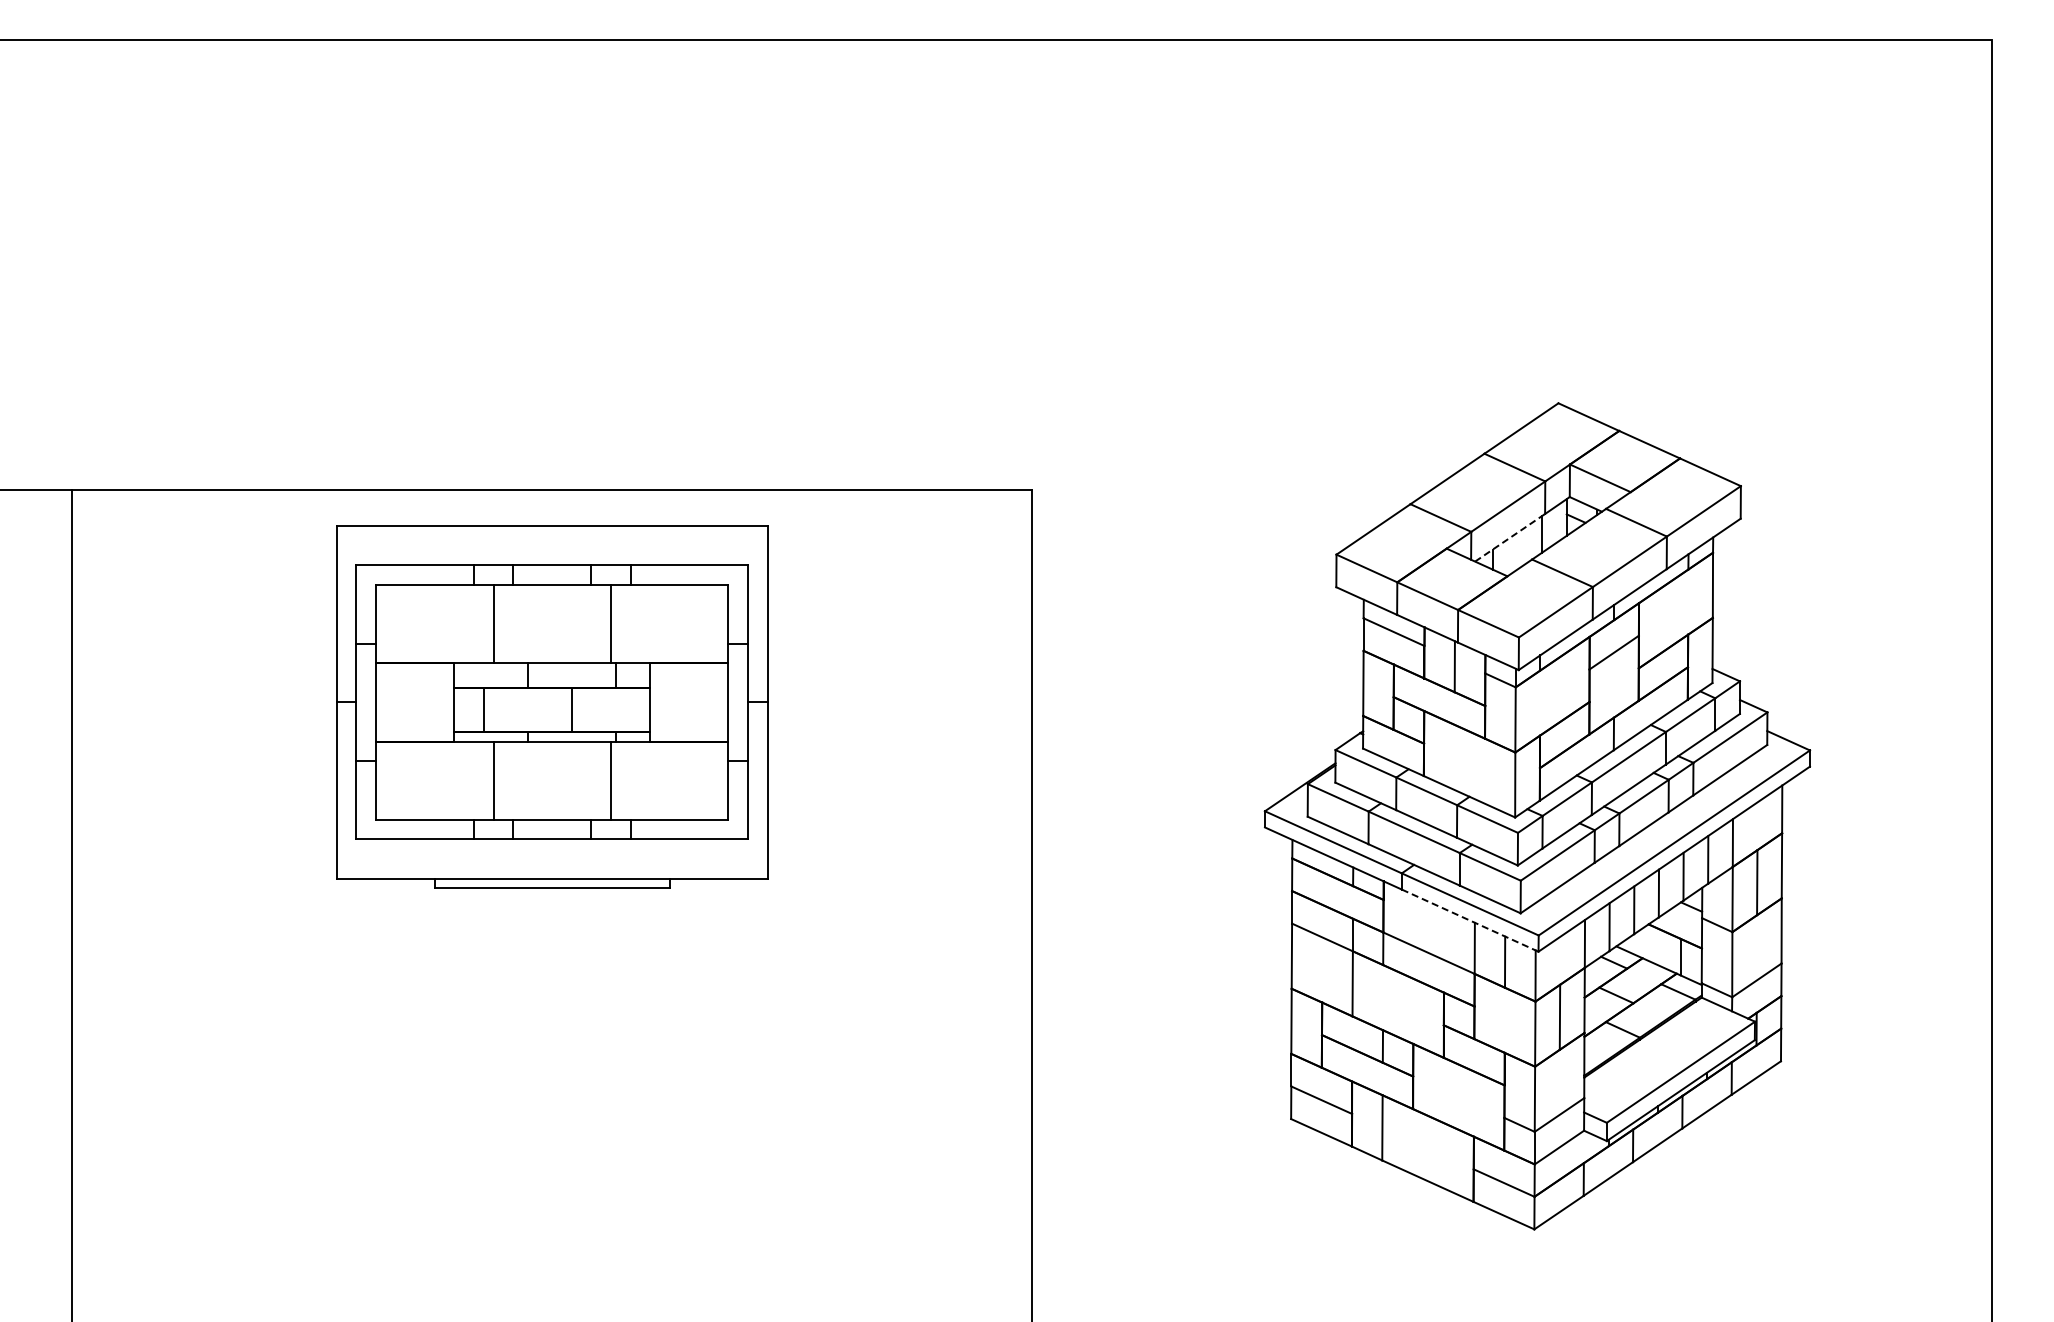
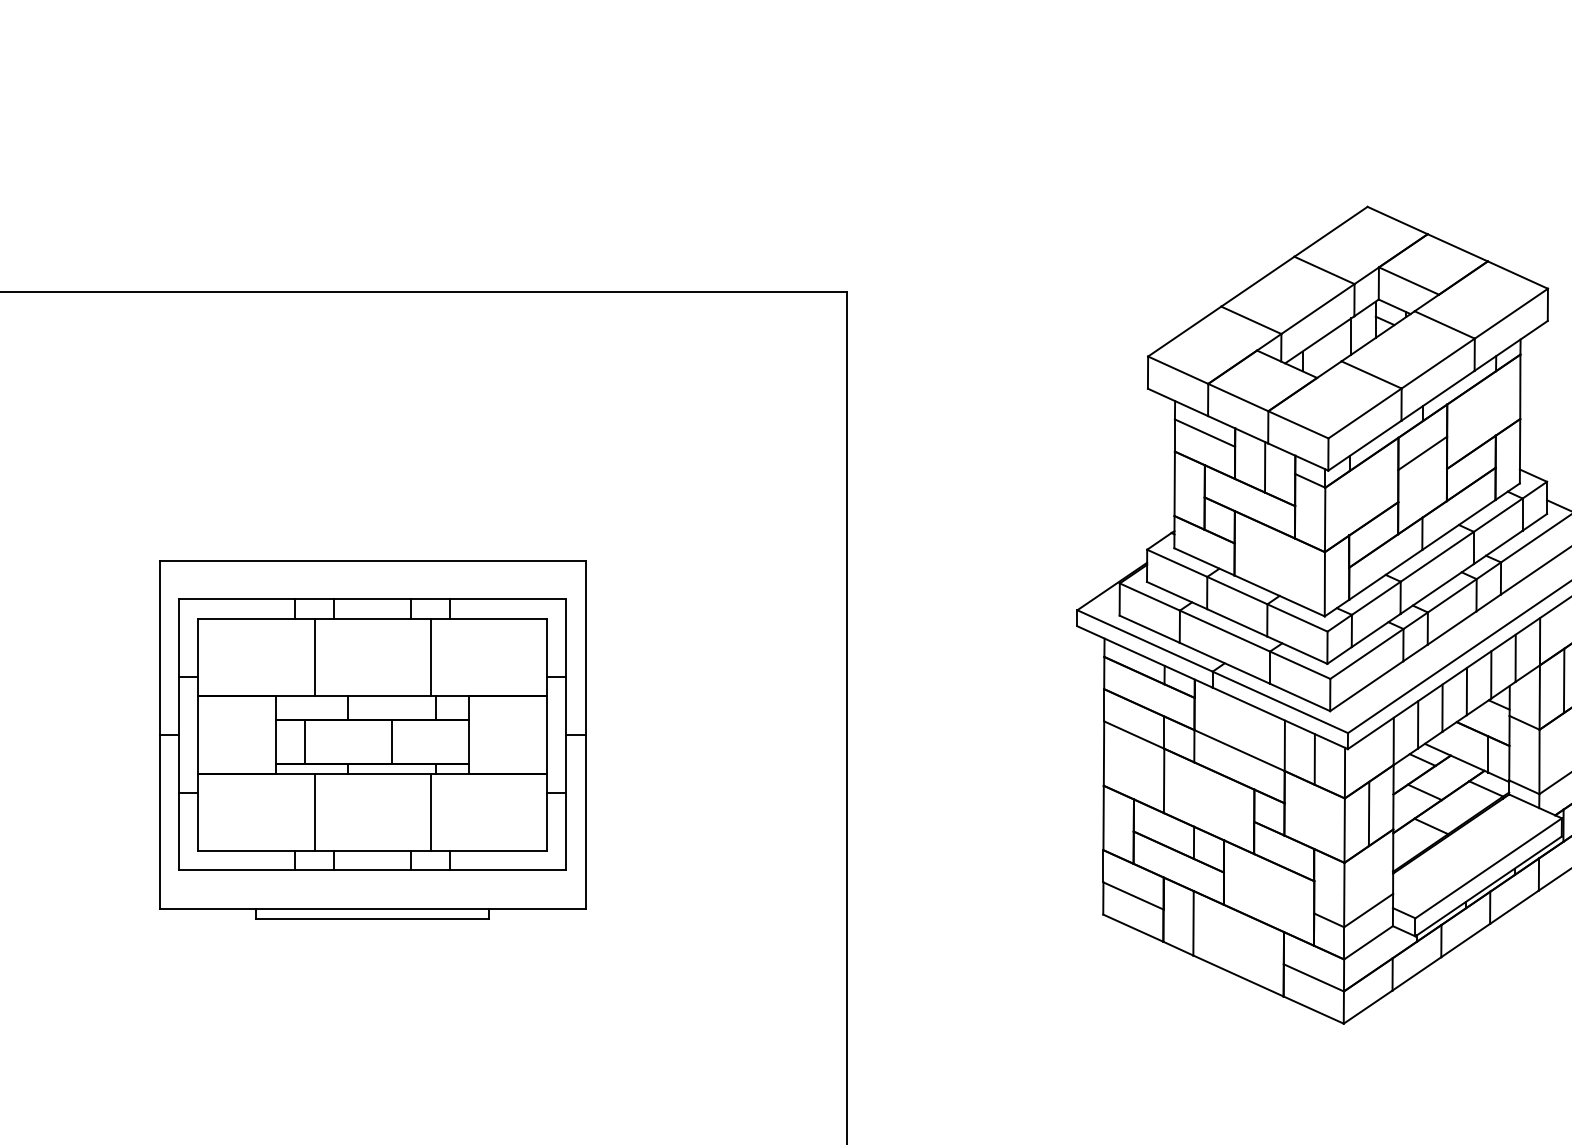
line: (1510, 537) -> (1320, 339), dashed -> solid
part: (552, 706) -> (372, 739), moved
line: (1470, 920) -> (1280, 718), dashed -> solid

